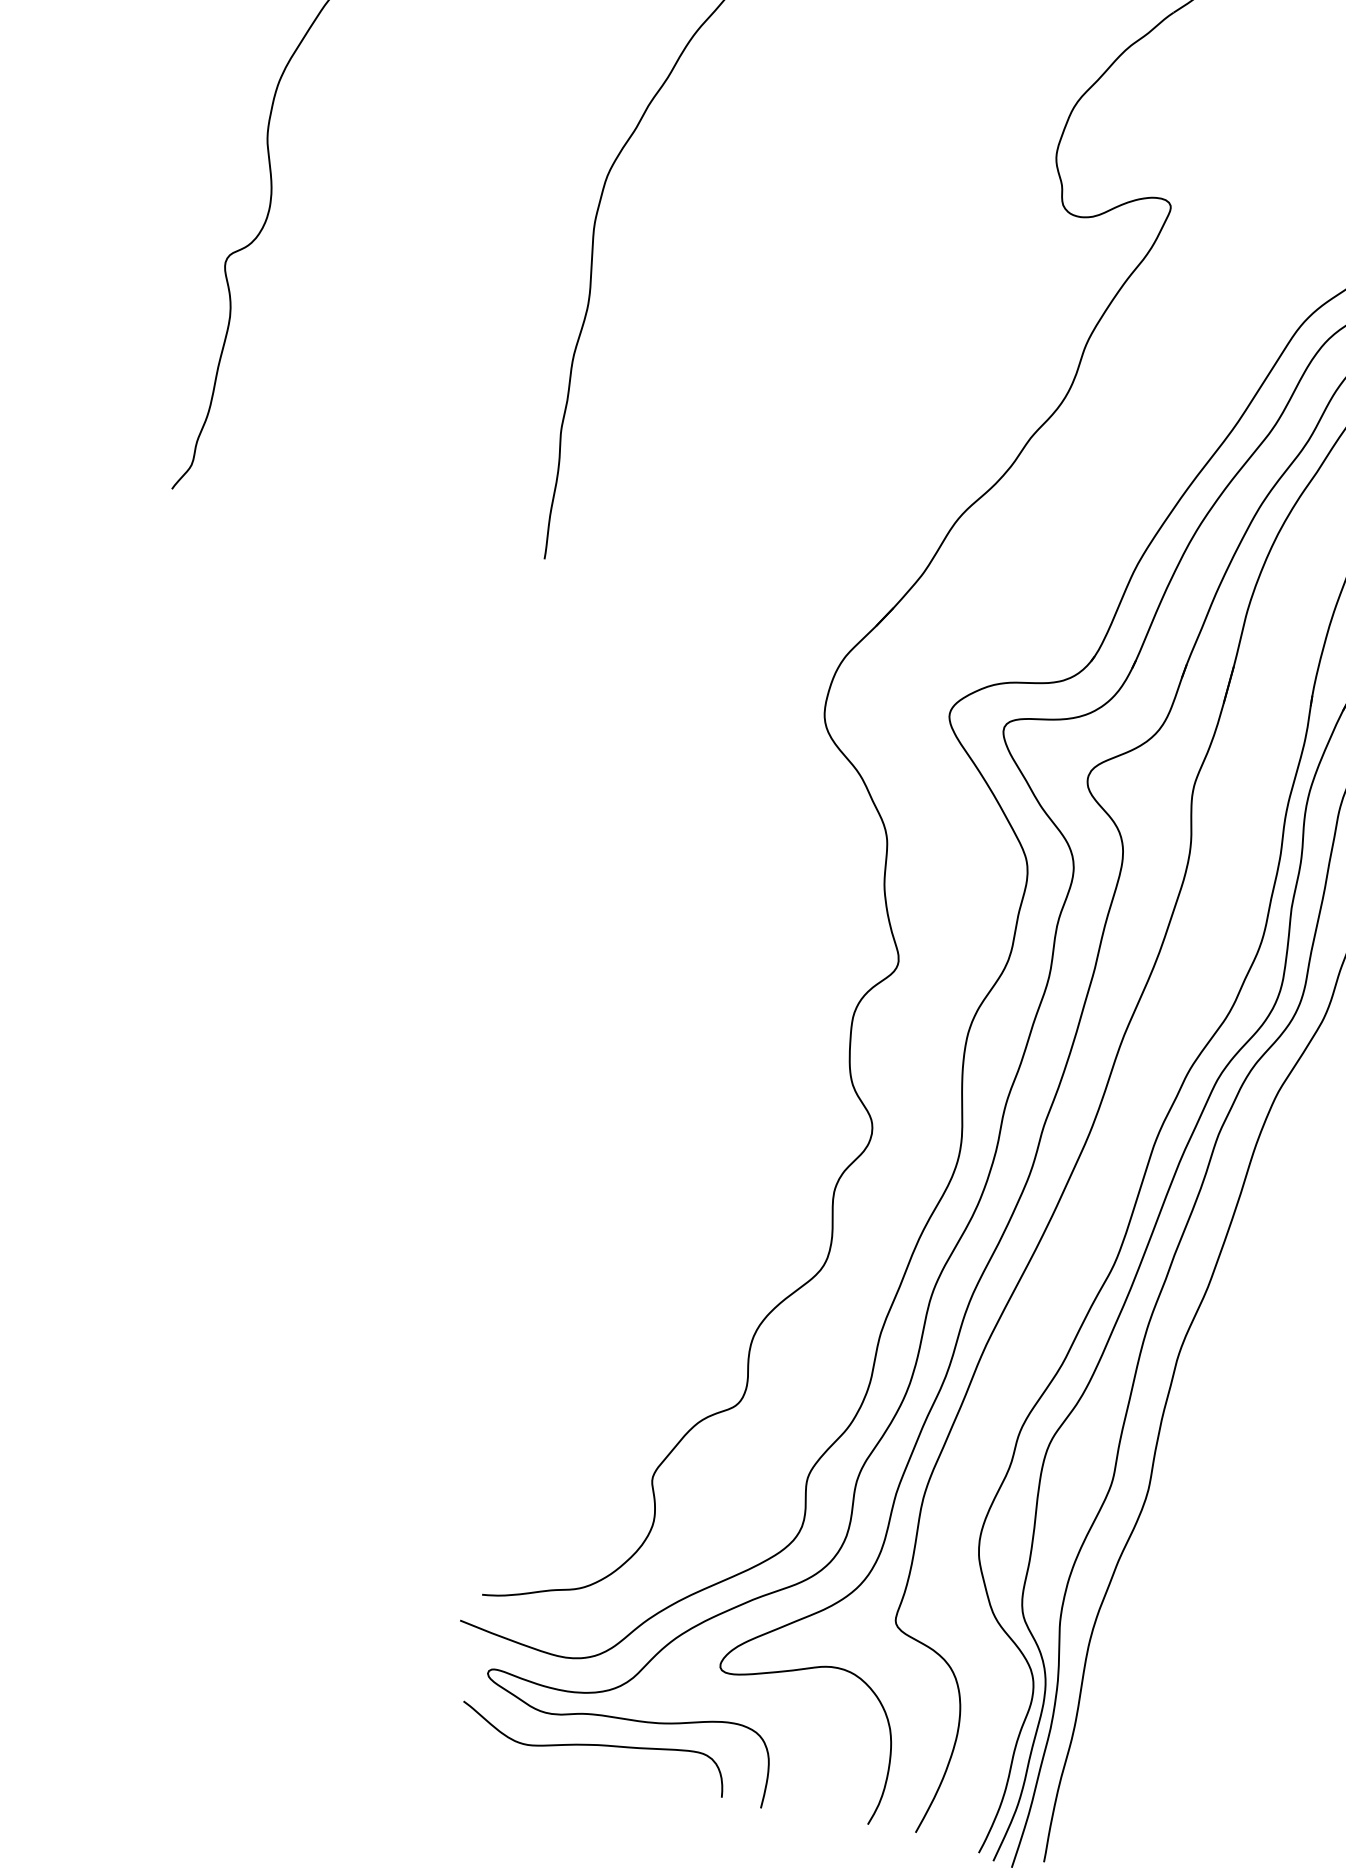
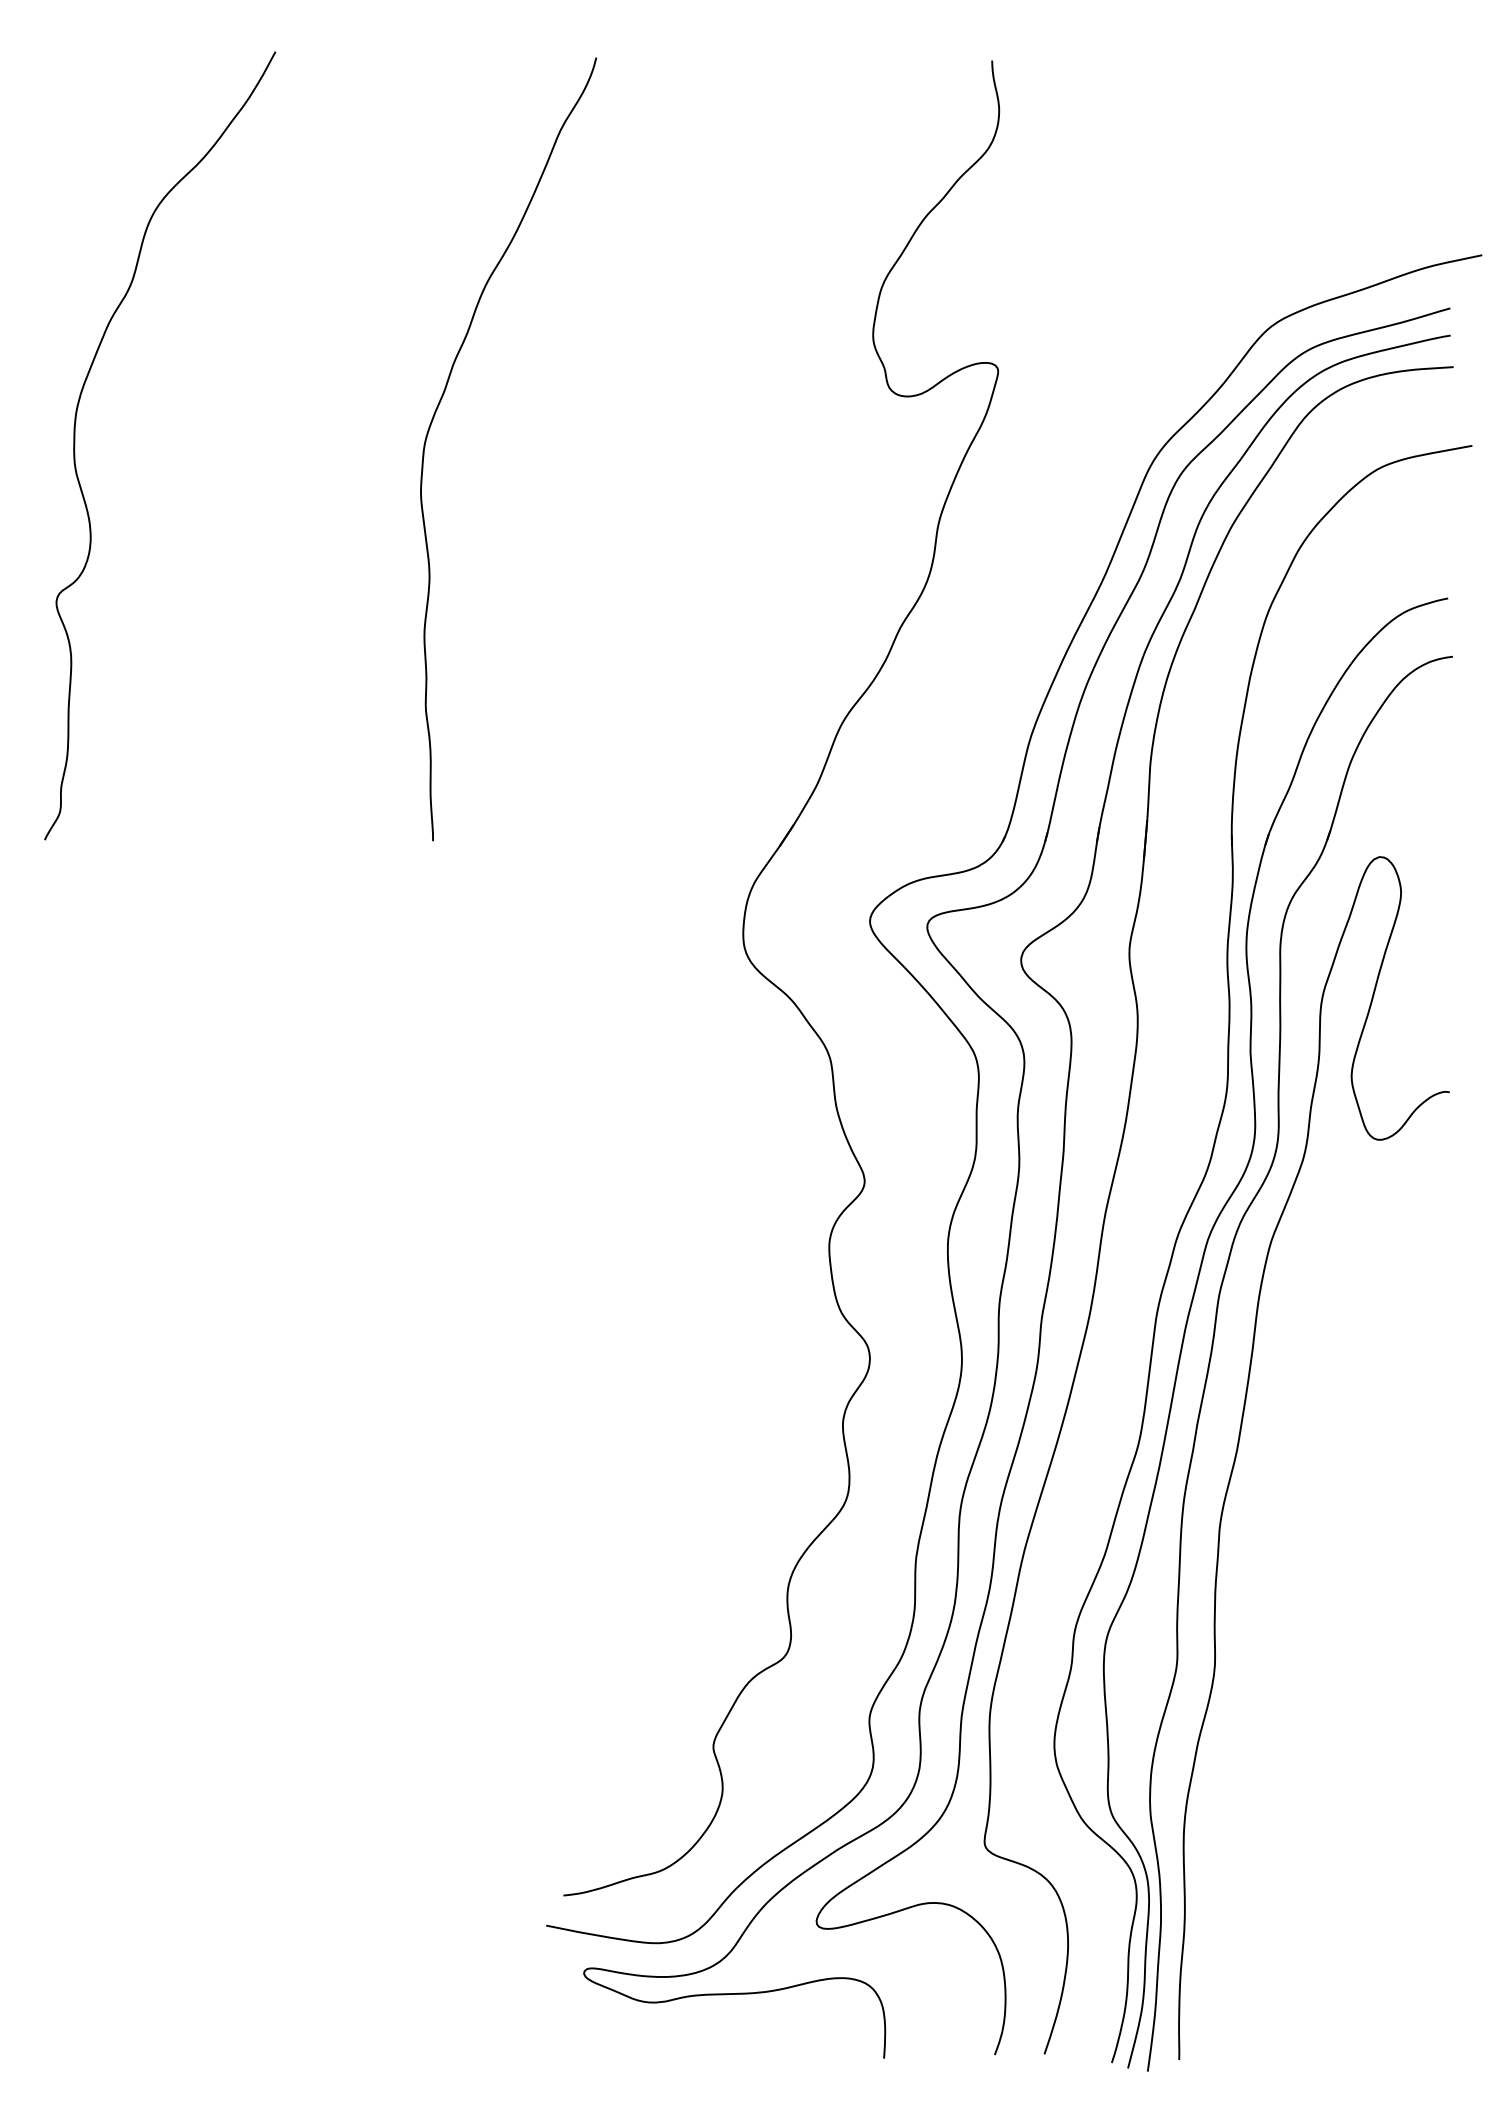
curve: (592, 1746) -> (702, 2027), removed

